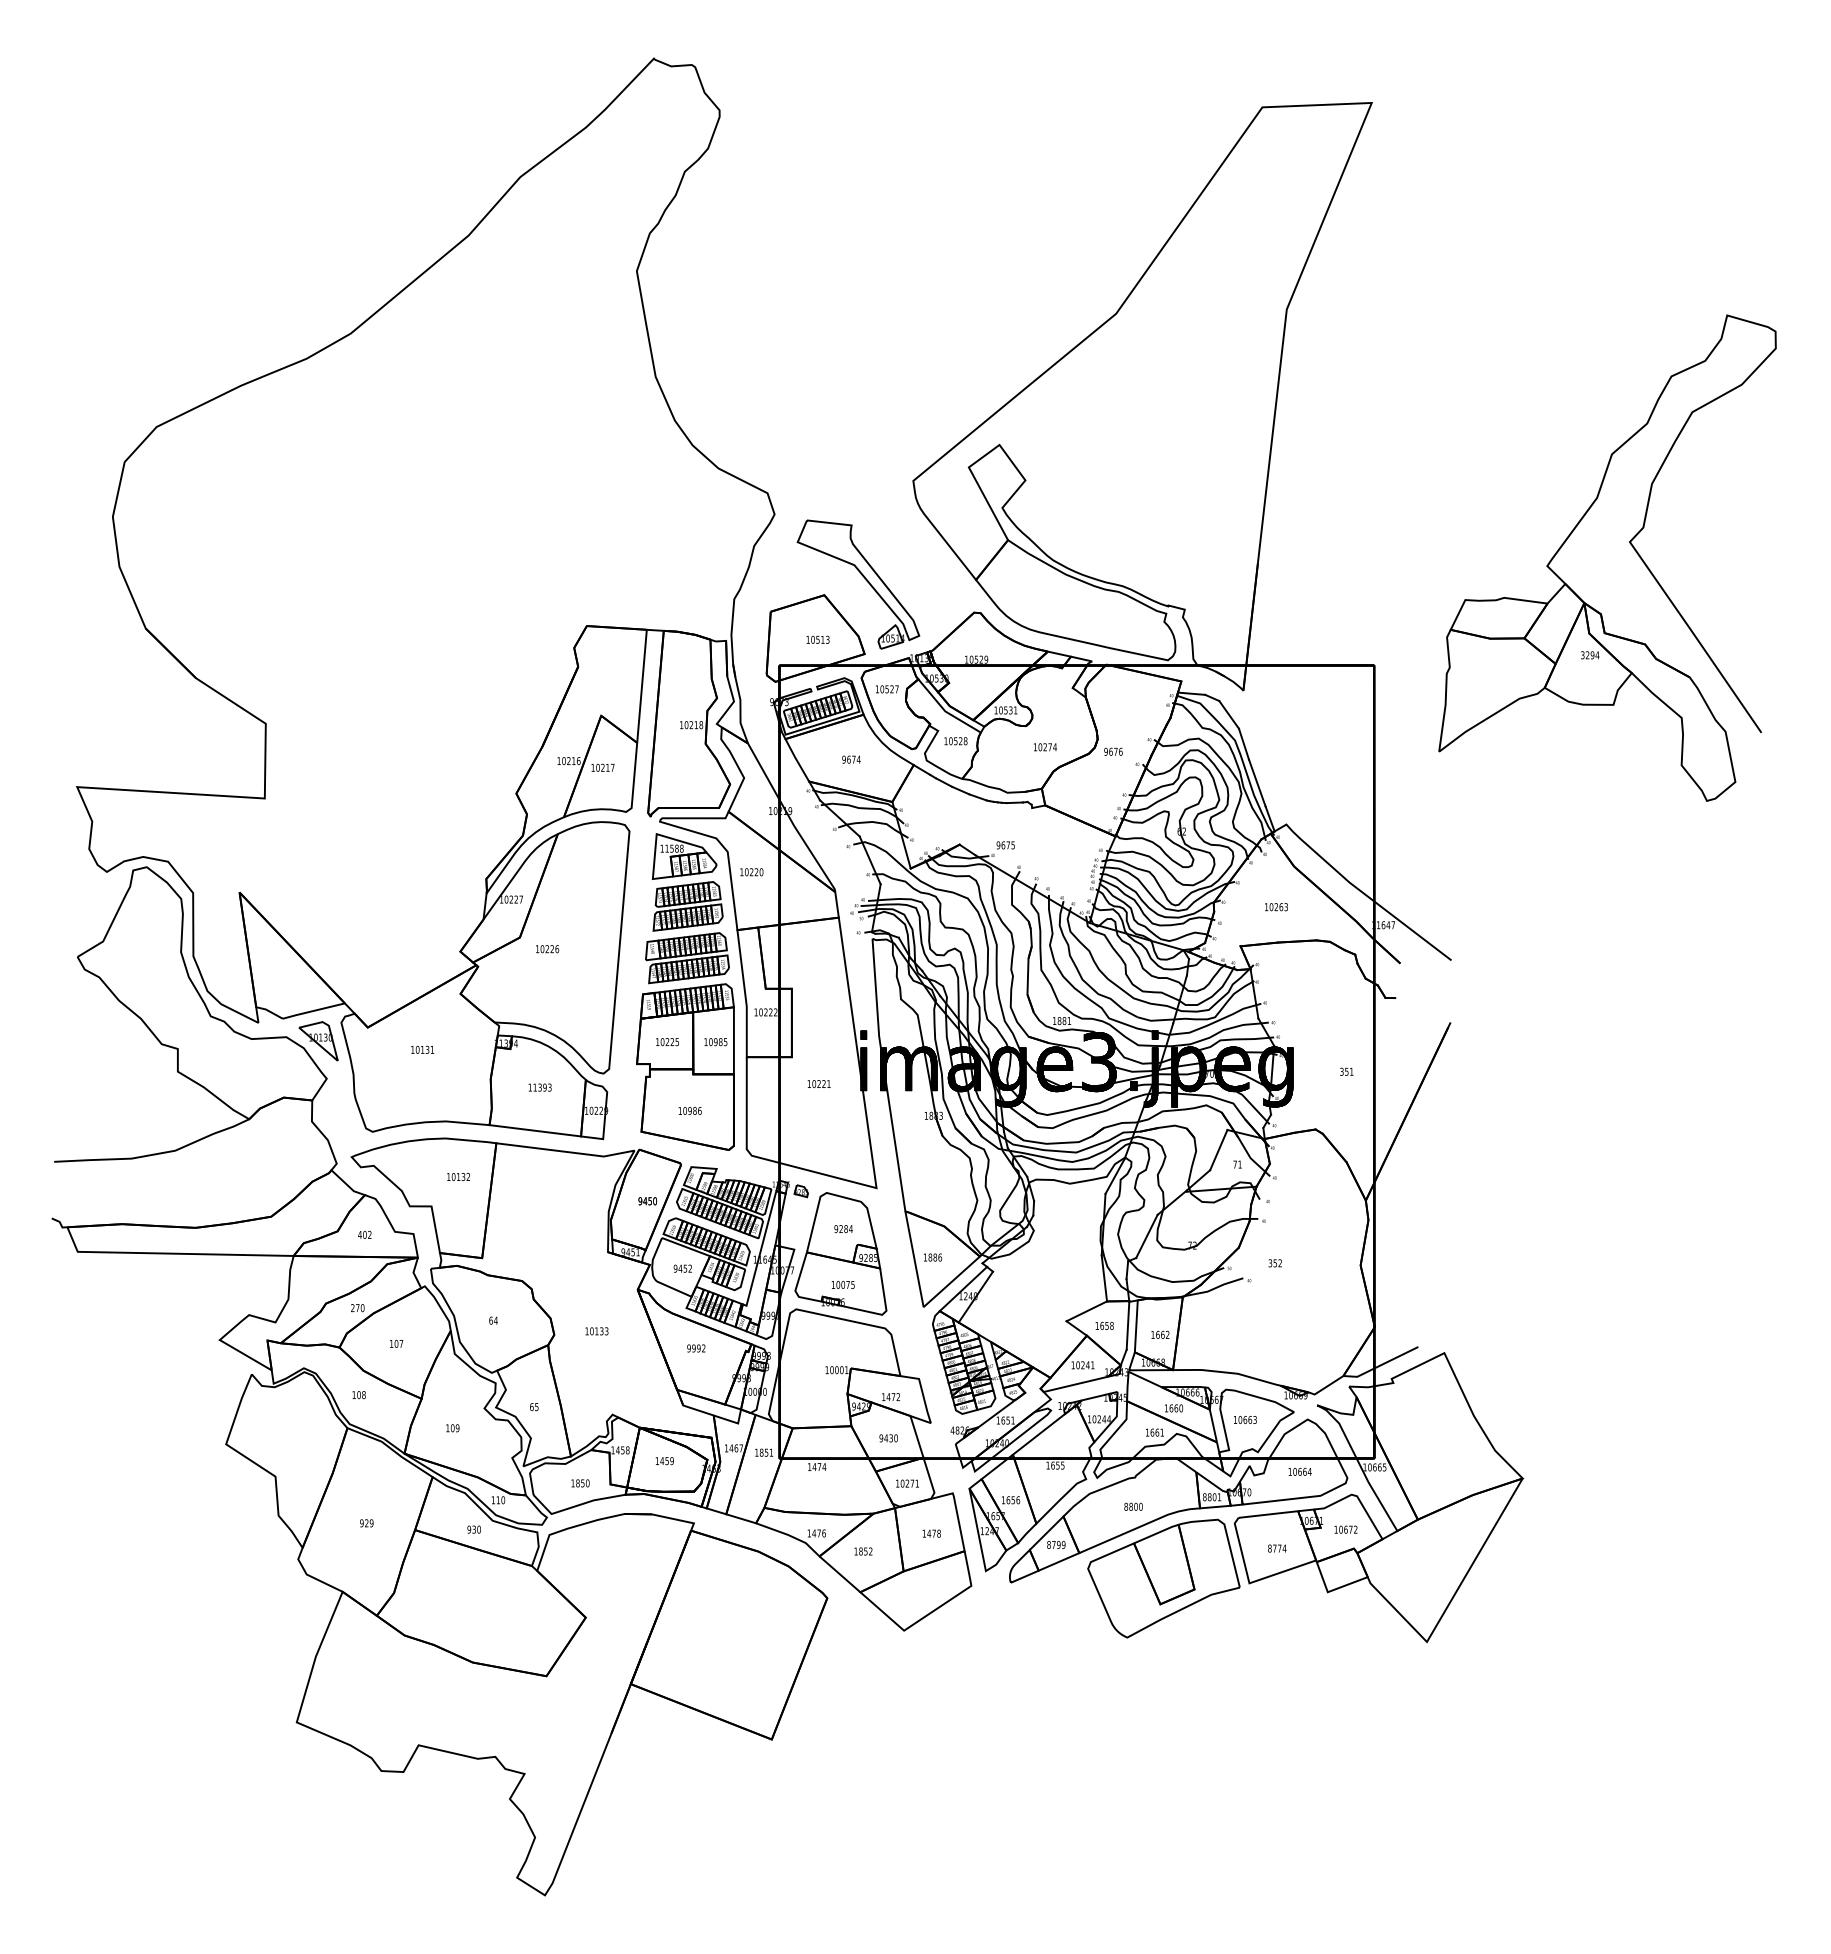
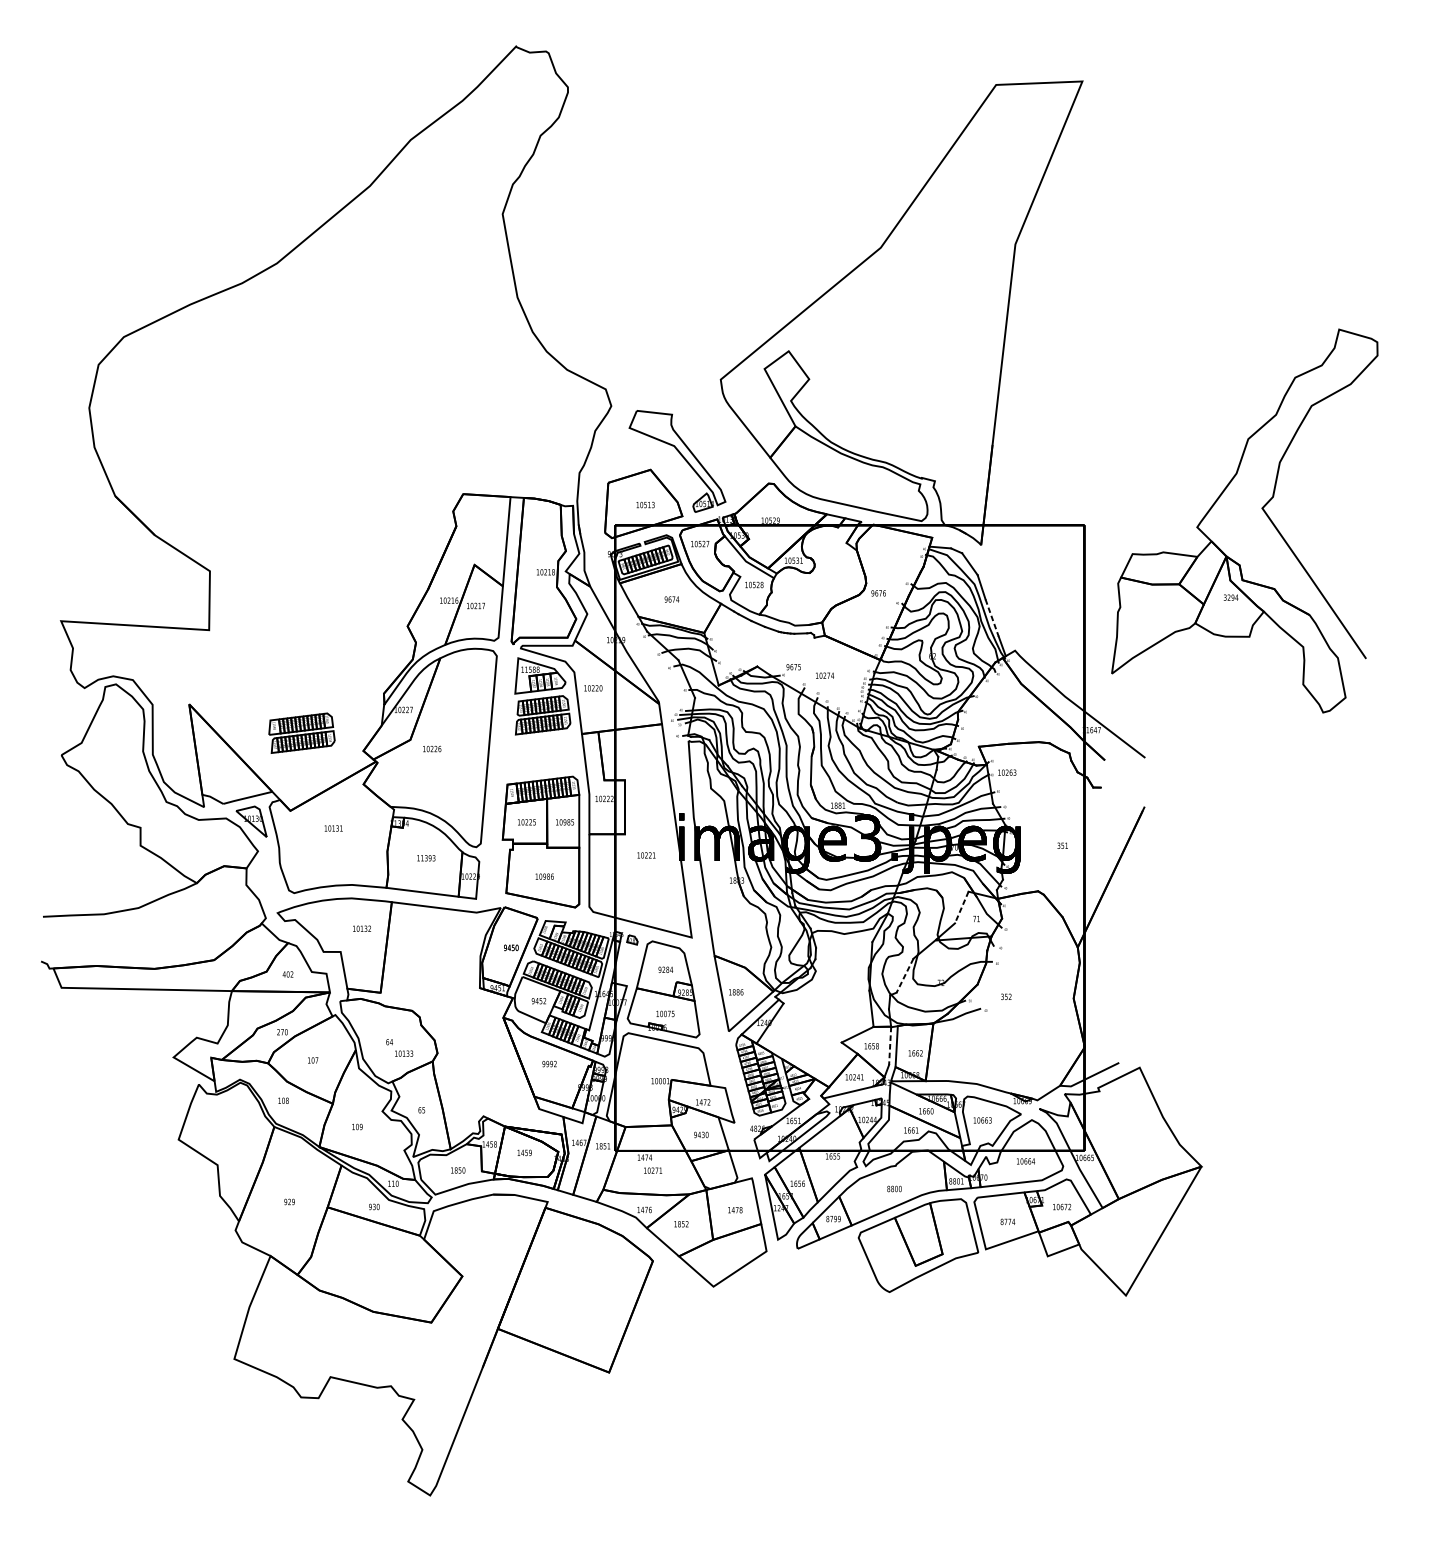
part: (1629, 543) -> (1262, 509), moved
text: (1045, 747) -> (825, 675), moved
line: (1257, 783) -> (992, 618), solid -> dashed
text: (1276, 907) -> (1007, 772), moved
part: (687, 958) -> (302, 733), moved
line: (1218, 1150) -> (961, 907), solid -> dashed
line: (1146, 1236) -> (904, 975), solid -> dashed
line: (1127, 1325) -> (889, 1045), solid -> dashed
text: (596, 1331) -> (403, 1053), moved
text: (907, 1483) -> (653, 1170), moved

